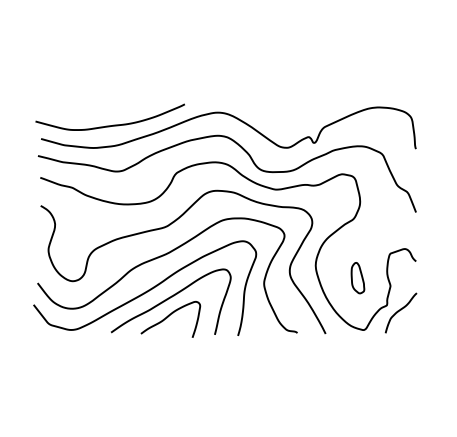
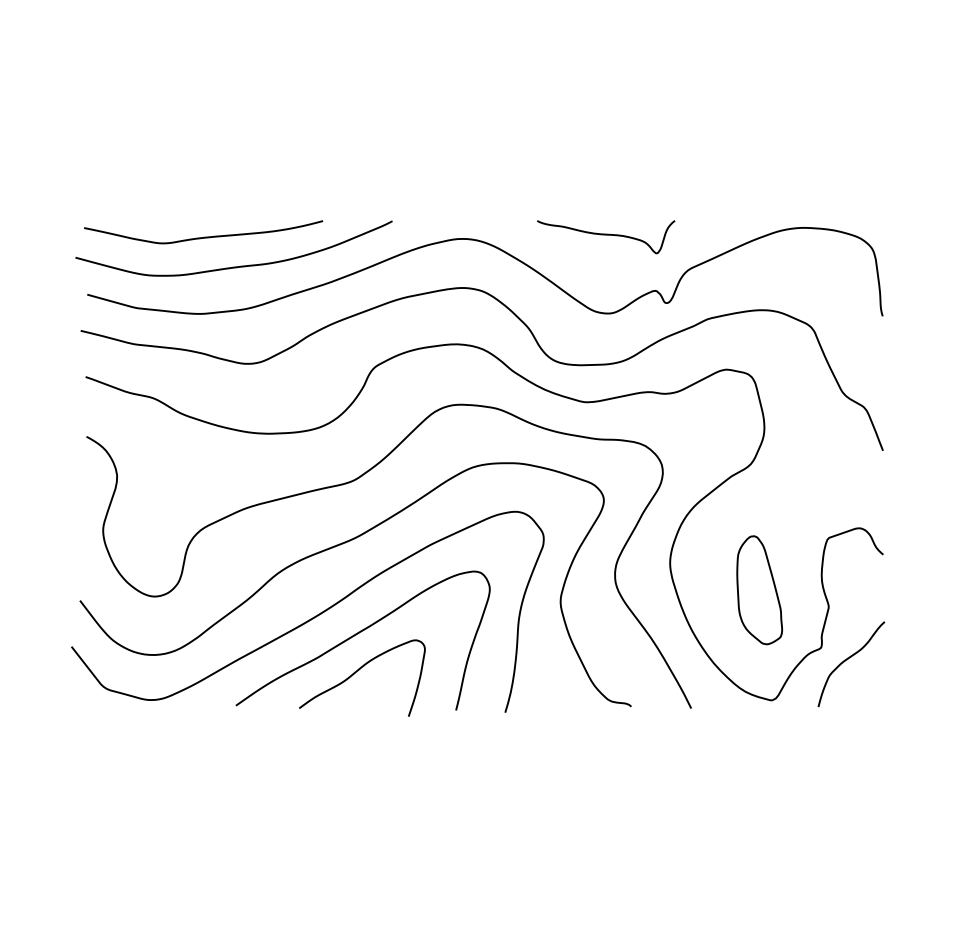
curve: (95, 111) -> (202, 236), added
curve: (285, 111) -> (605, 236), added
part: (357, 277) -> (758, 588), size x1.67

